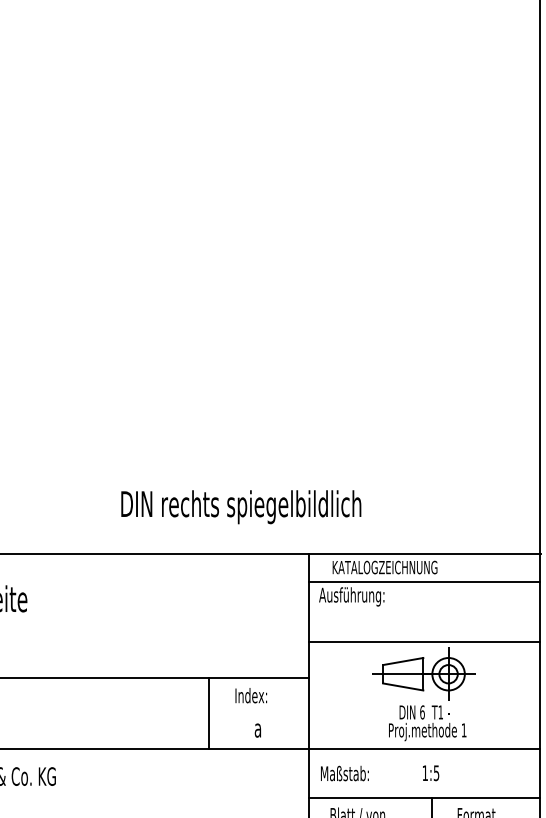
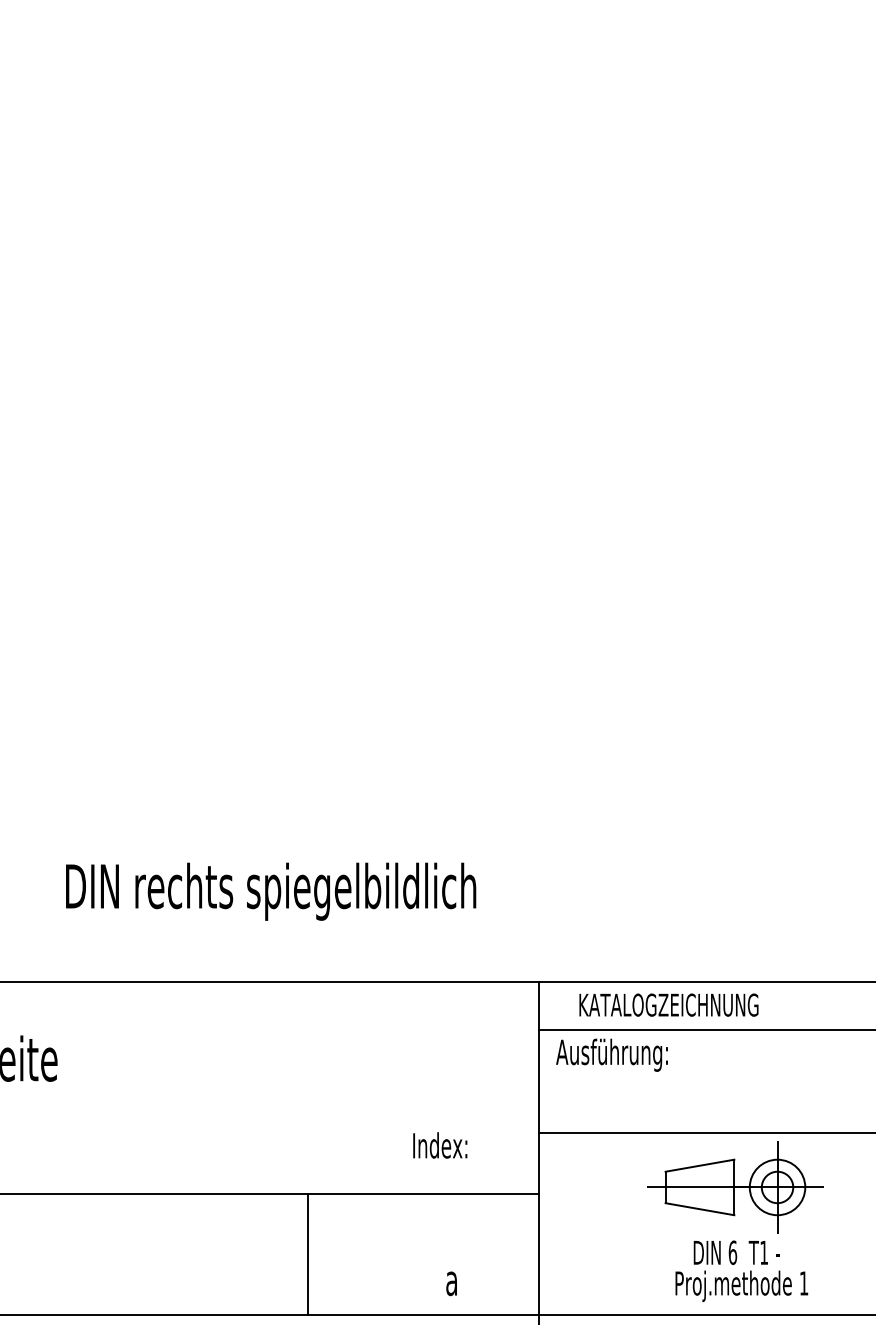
text: (241, 507) -> (271, 892), moved
text: (251, 695) -> (440, 1145), moved
line: (208, 713) -> (307, 1254), moved

